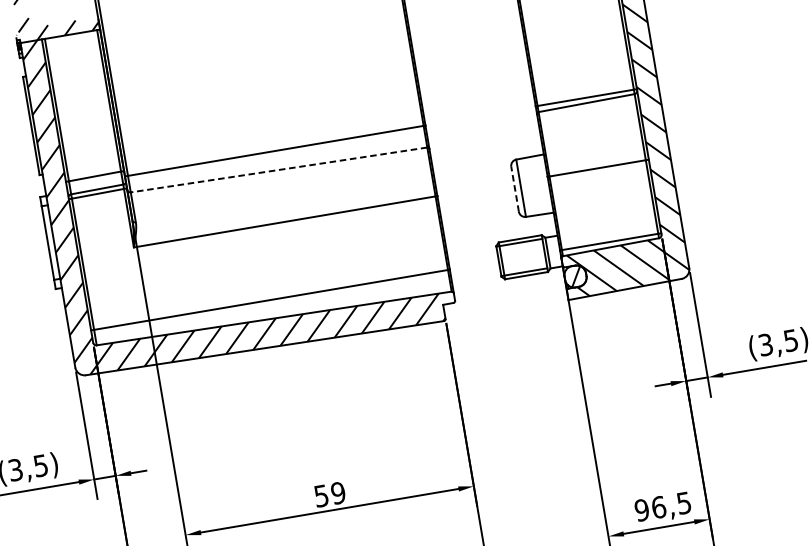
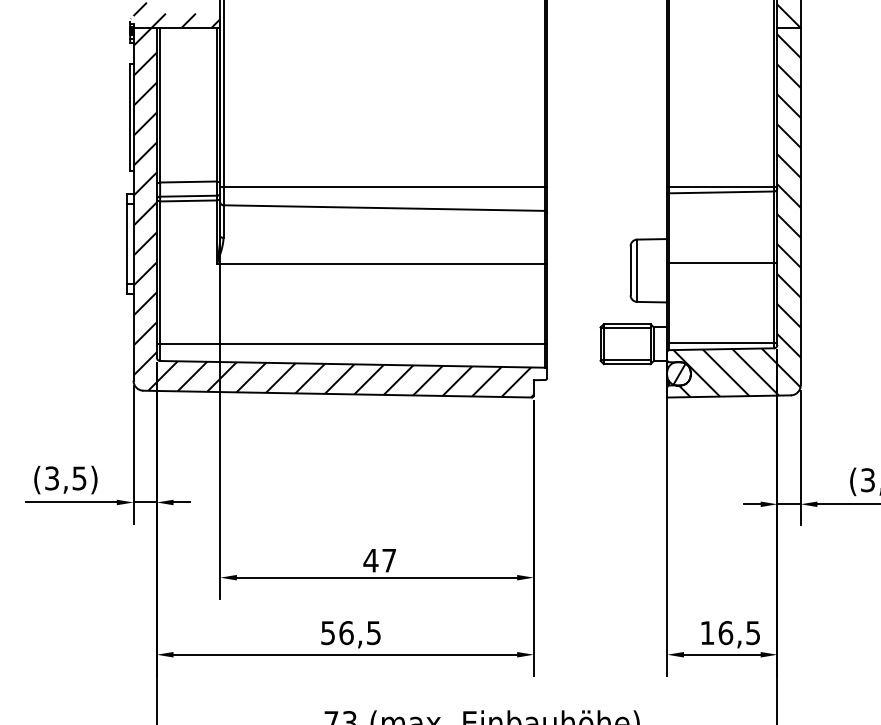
line: (279, 170) -> (384, 208), dashed -> solid
line: (514, 189) -> (630, 270), dashed -> solid
text: (329, 494) -> (379, 560), 59 -> 47
text: (642, 510) -> (707, 633), 96,5 -> 16,5

